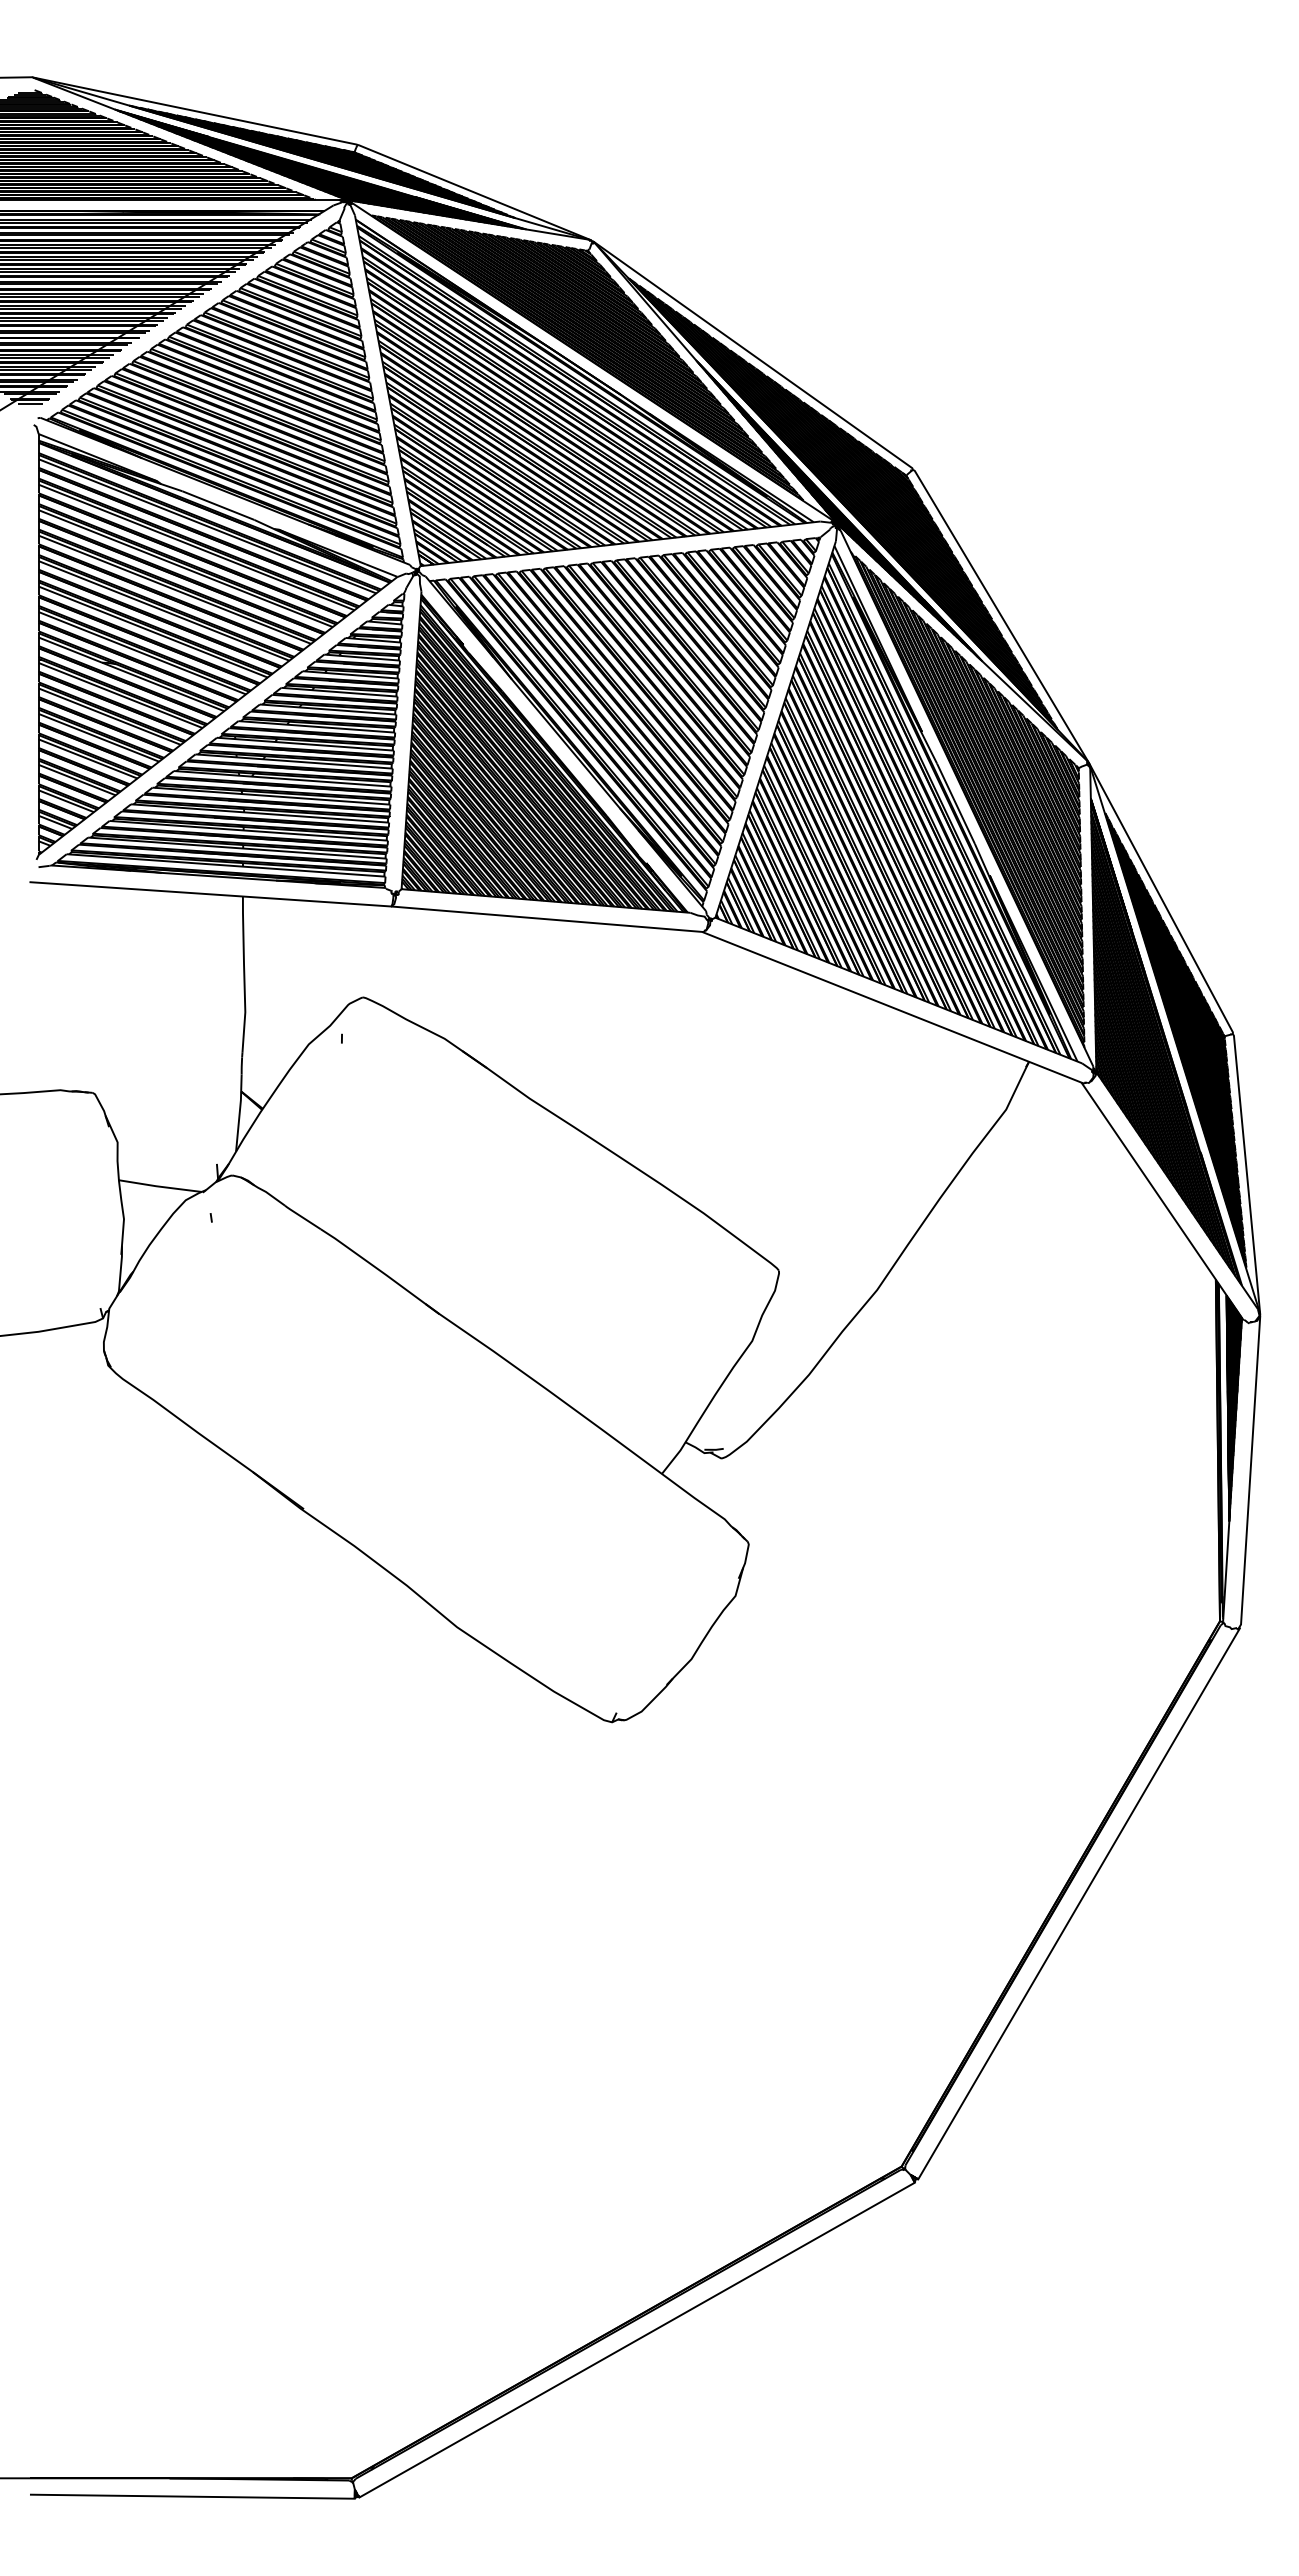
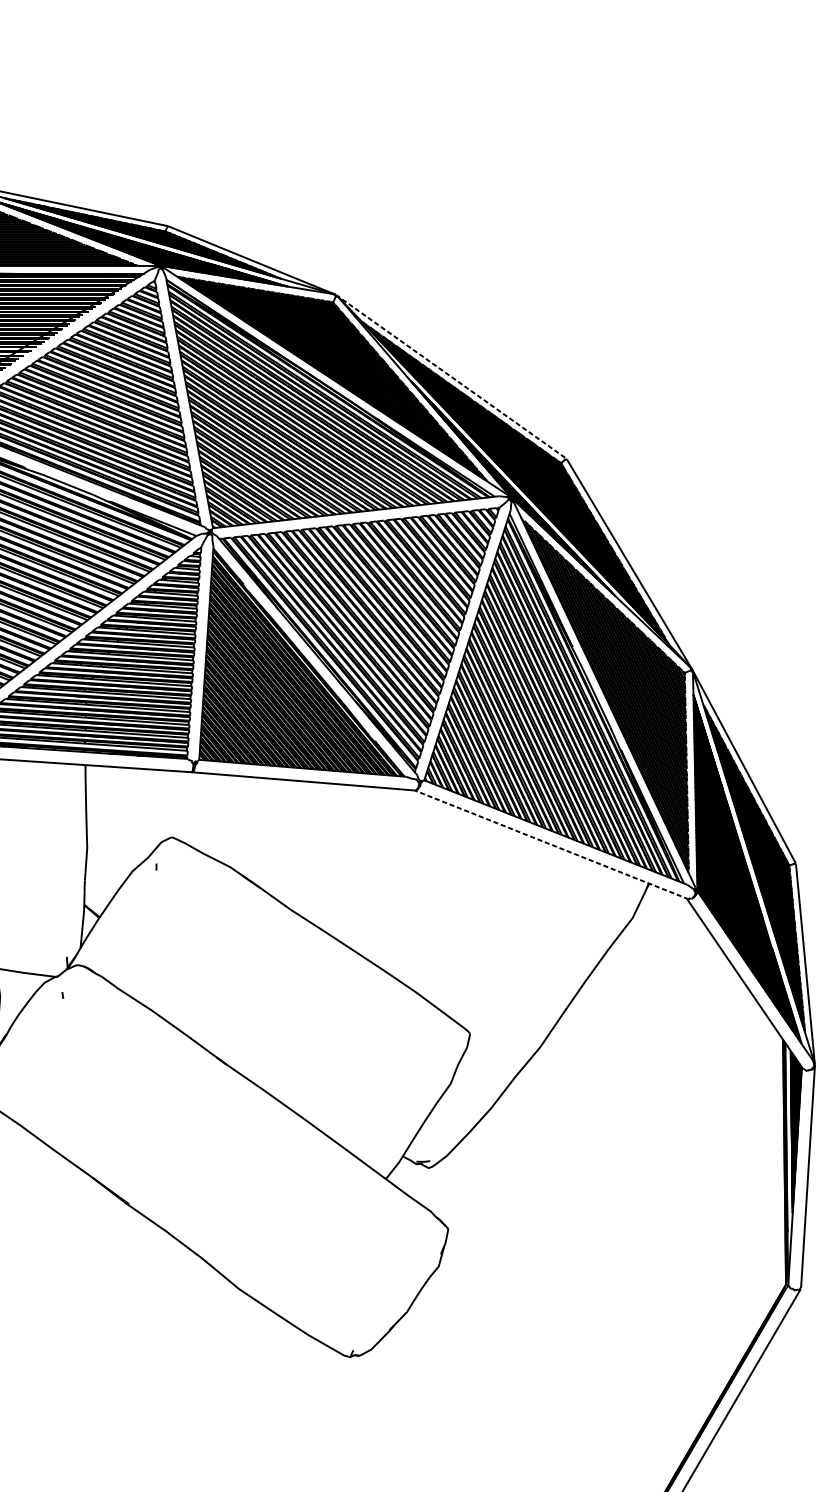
line: (752, 354) -> (450, 376), solid -> dashed
line: (893, 1007) -> (551, 844), solid -> dashed

